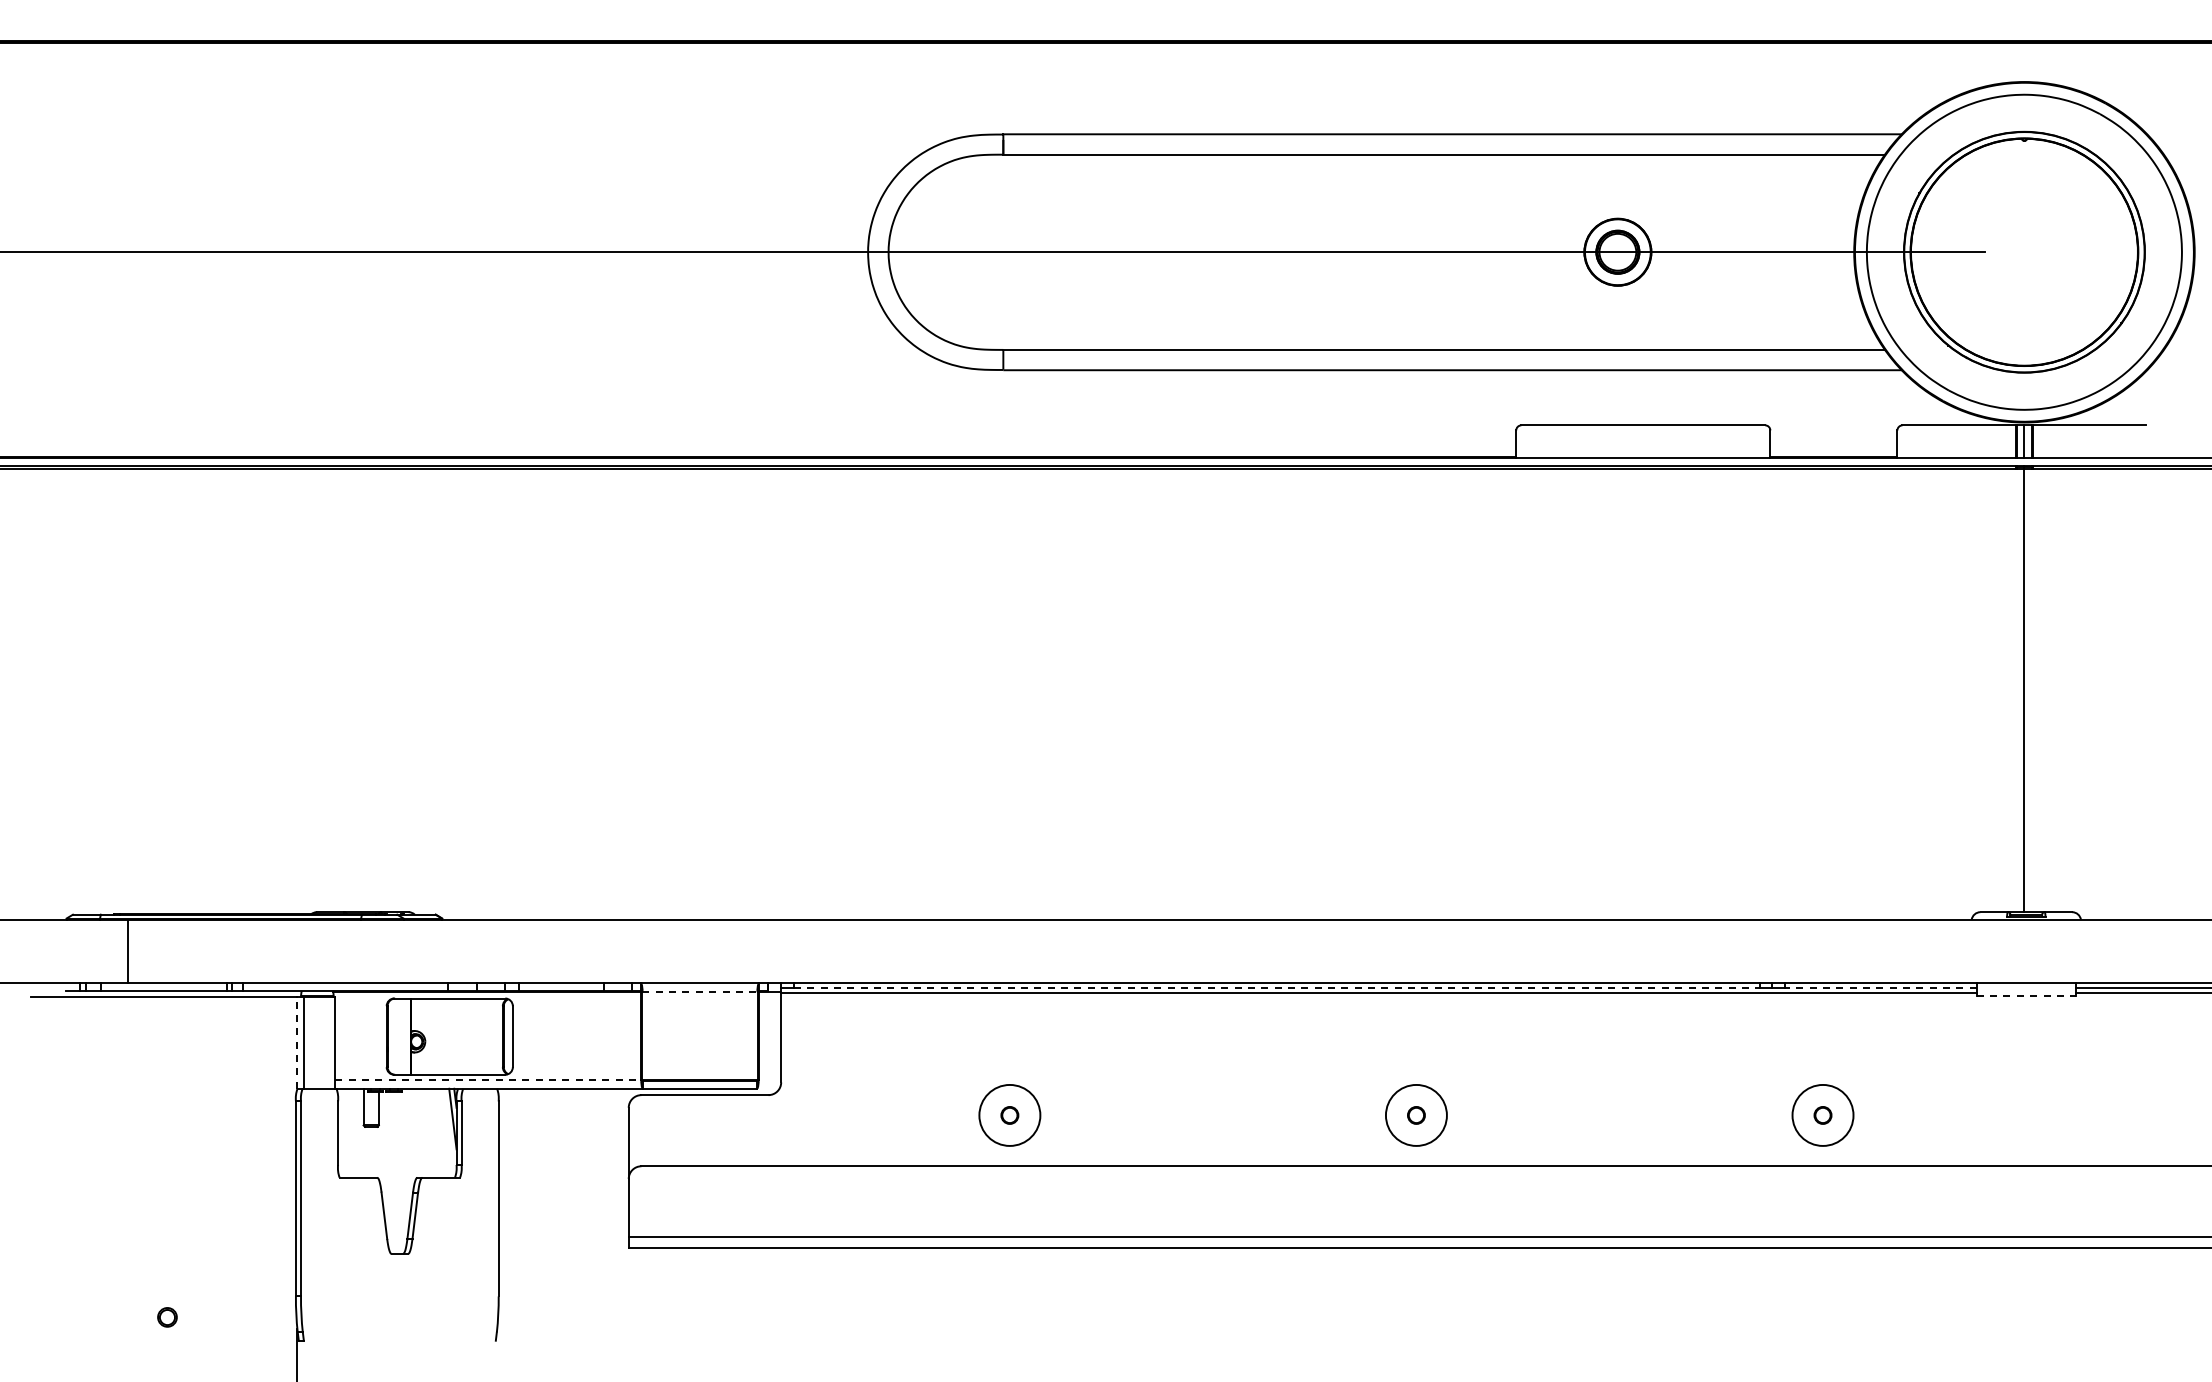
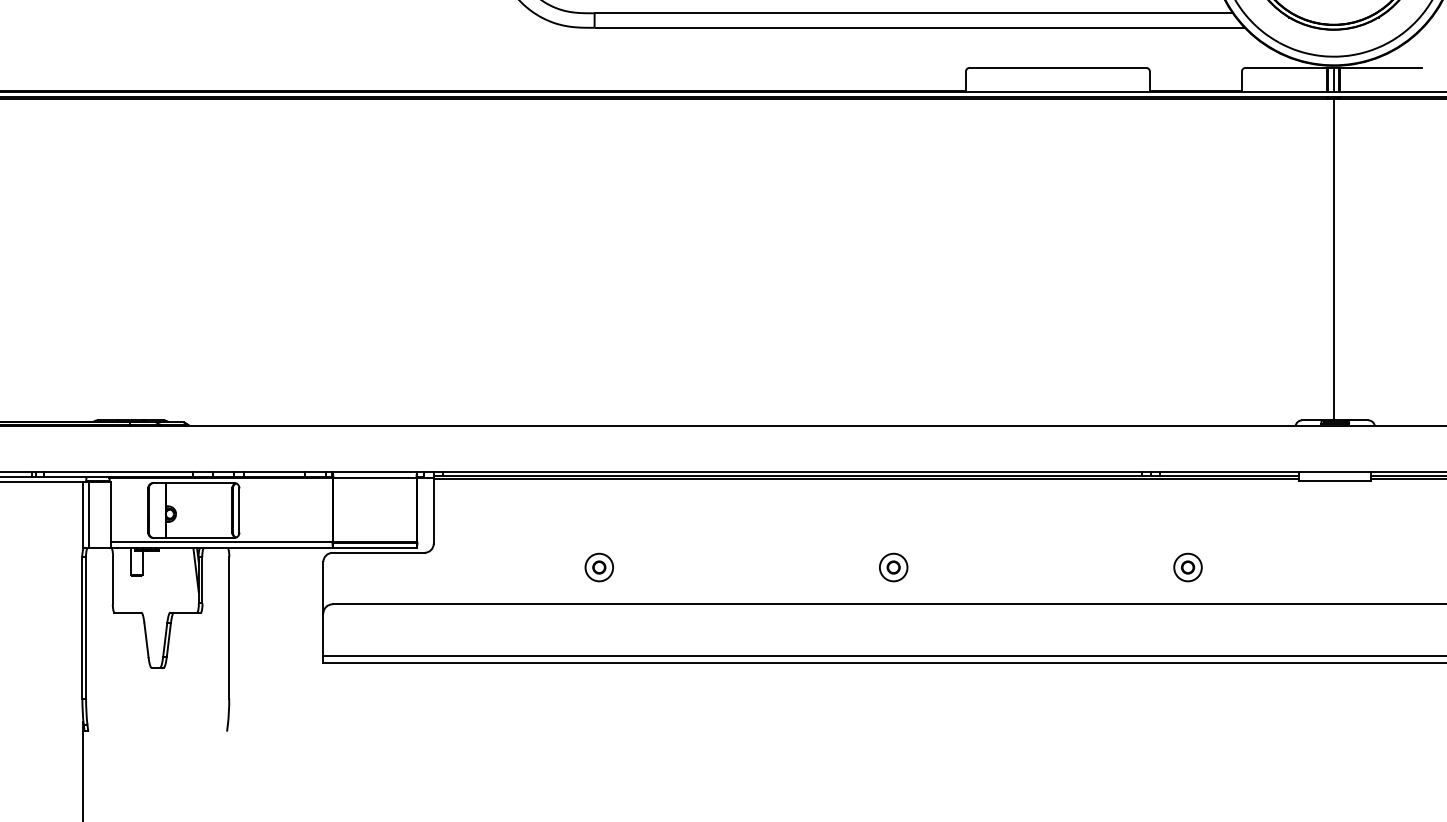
line: (1276, 988) -> (792, 475), dashed -> solid
line: (1880, 988) -> (1229, 475), dashed -> solid
line: (699, 992) -> (374, 478), dashed -> solid
line: (2026, 996) -> (1335, 481), dashed -> solid
line: (297, 1043) -> (83, 515), dashed -> solid
line: (488, 1079) -> (221, 541), dashed -> solid
circle: (1009, 1115) -> (599, 567), size x0.62
circle: (1416, 1115) -> (893, 567), size x0.62
circle: (1822, 1115) -> (1187, 567), size x0.62

